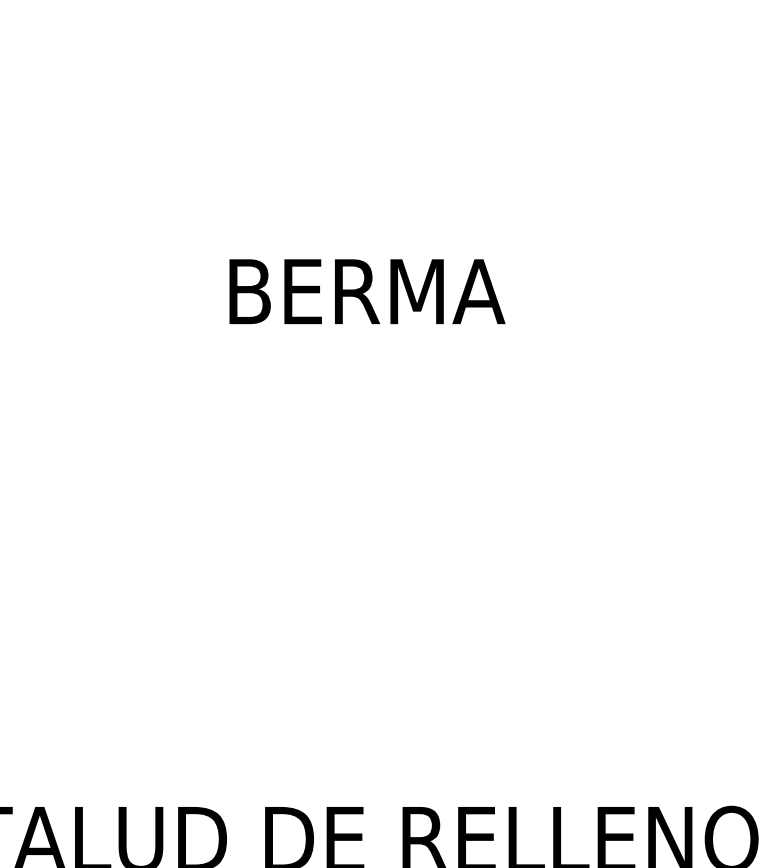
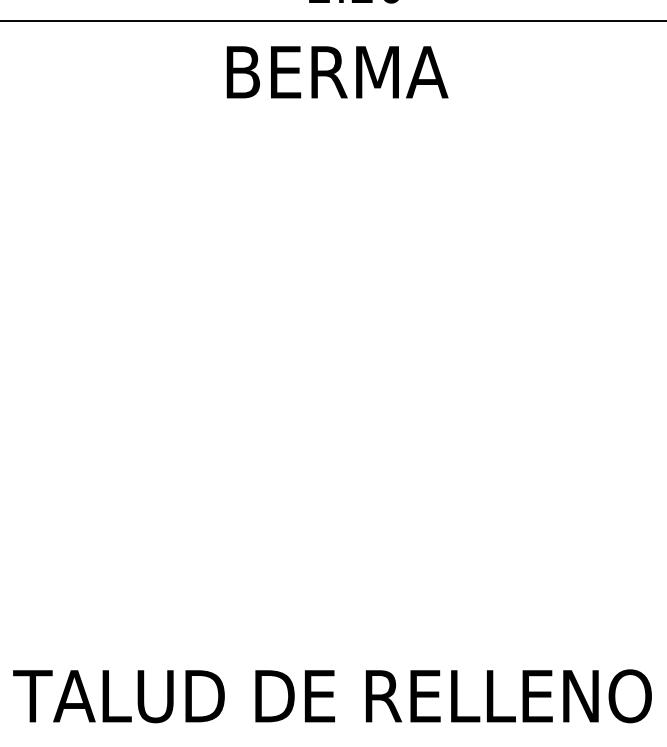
text: (367, 291) -> (337, 72), moved

